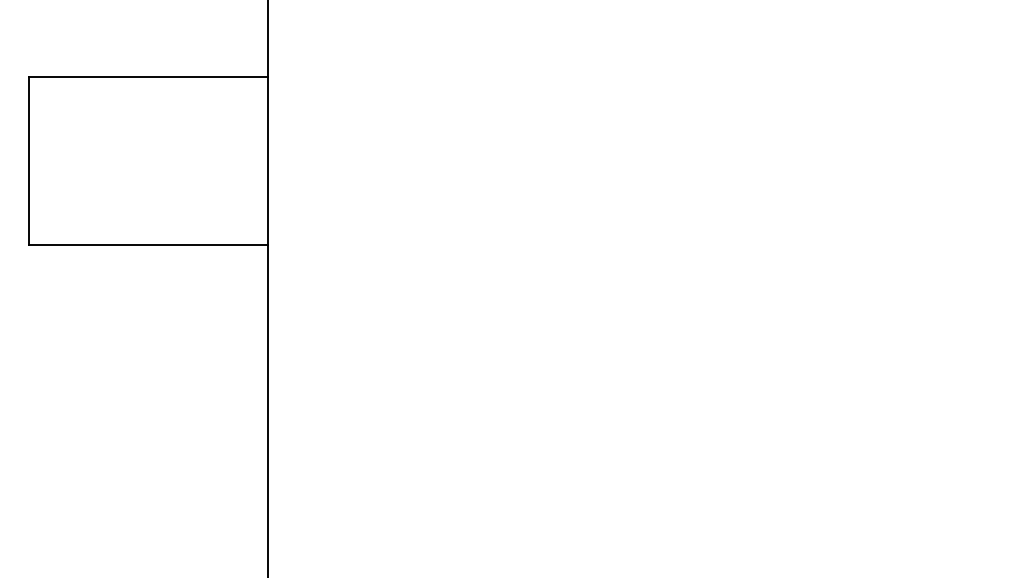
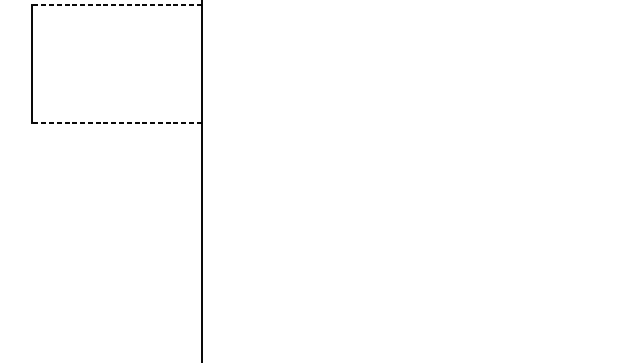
line: (148, 76) -> (116, 4), solid -> dashed
line: (148, 244) -> (116, 123), solid -> dashed

